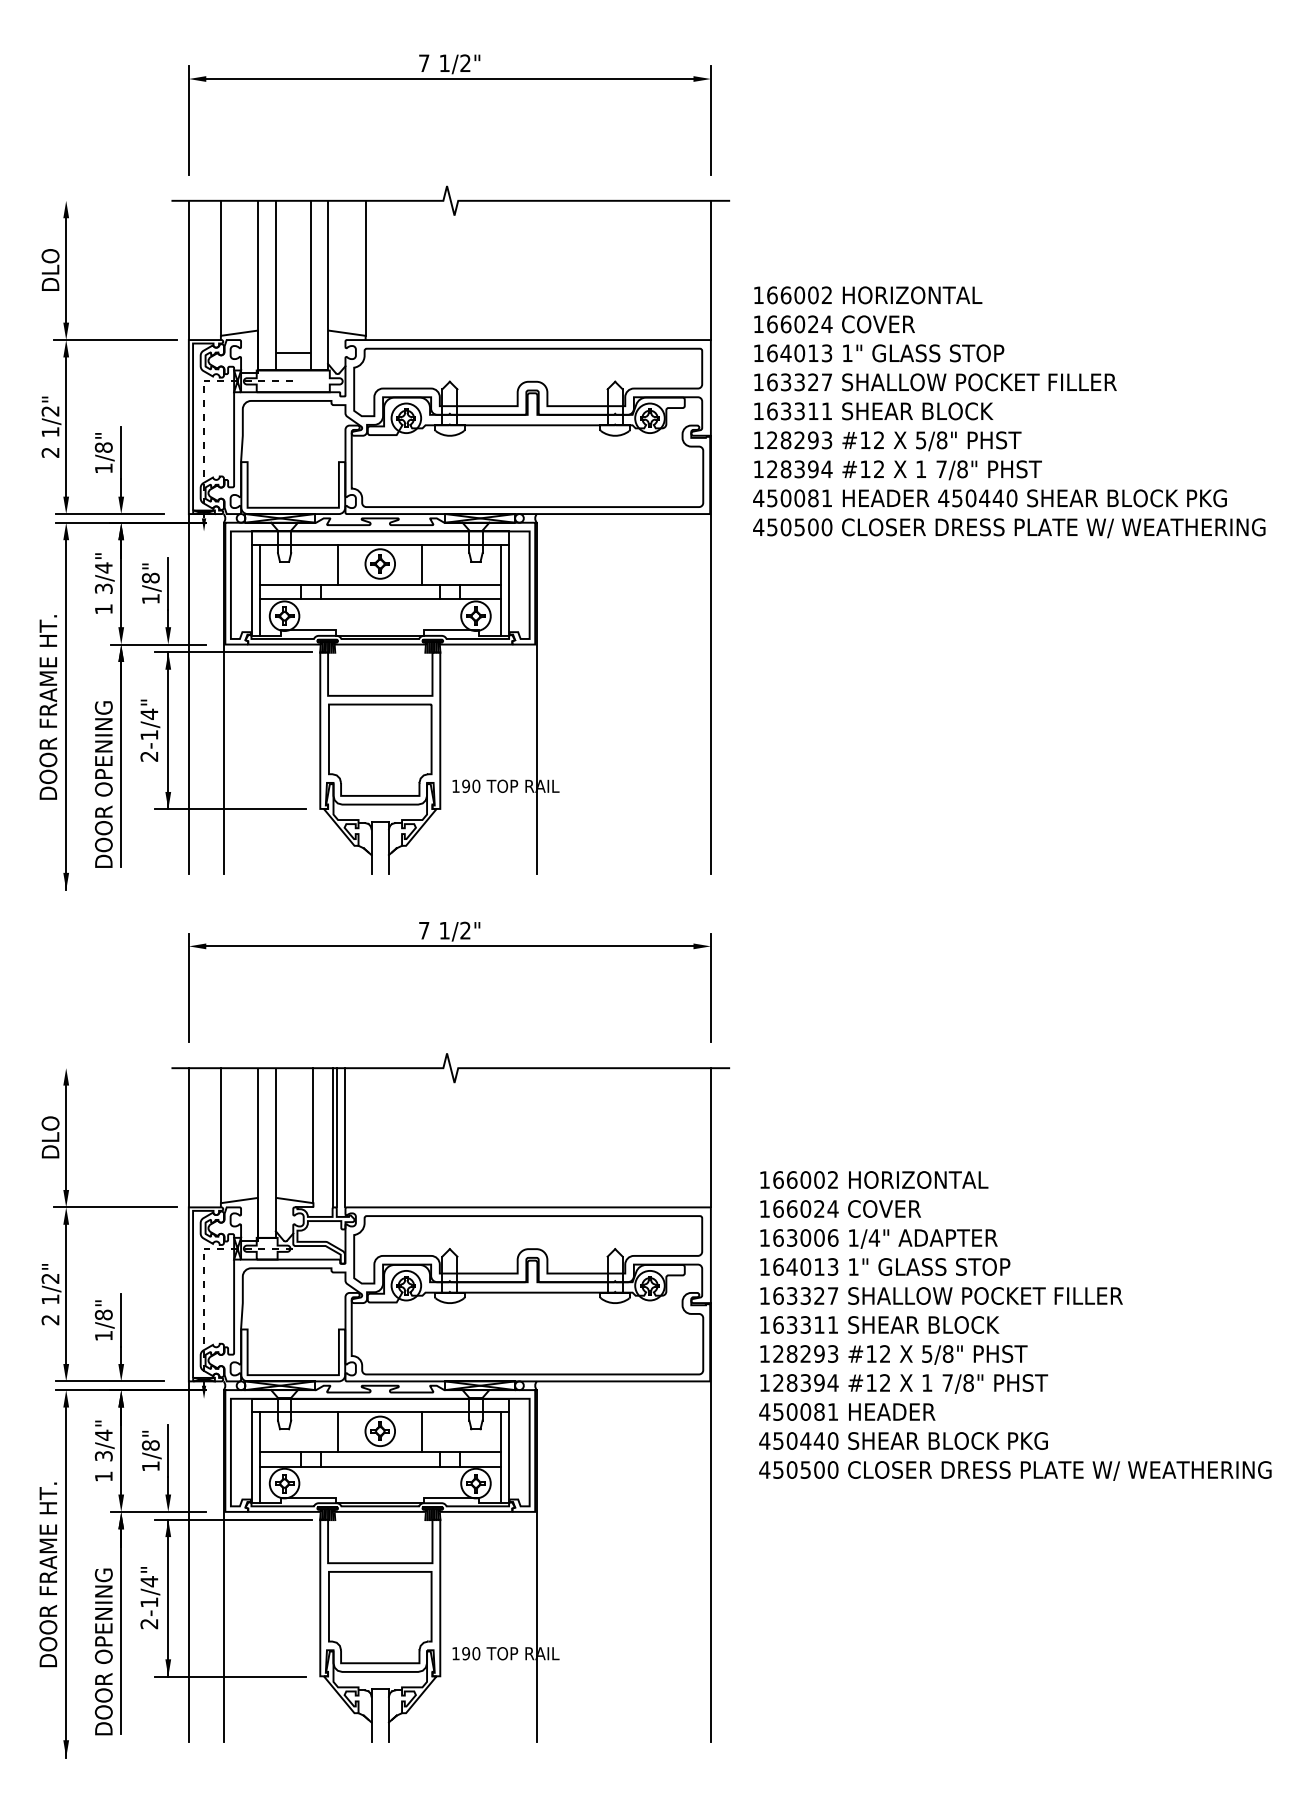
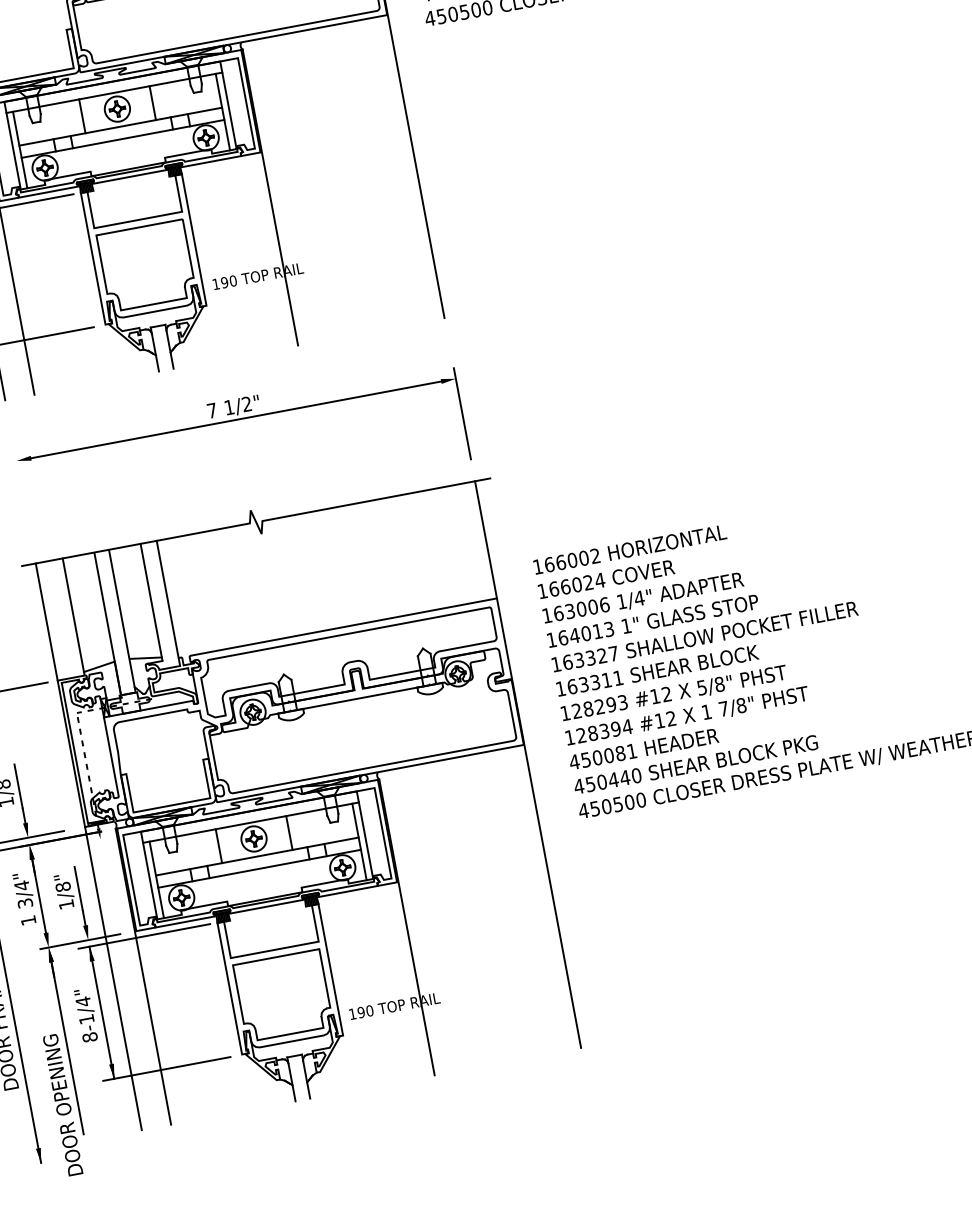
line: (188, 987) -> (22, 495), removed
line: (336, 1137) -> (170, 598), removed
line: (345, 1137) -> (178, 597), removed
text: (149, 1623) -> (90, 1036), 2-1/4" -> 8-1/4"
text: (103, 1651) -> (62, 1104), moved

